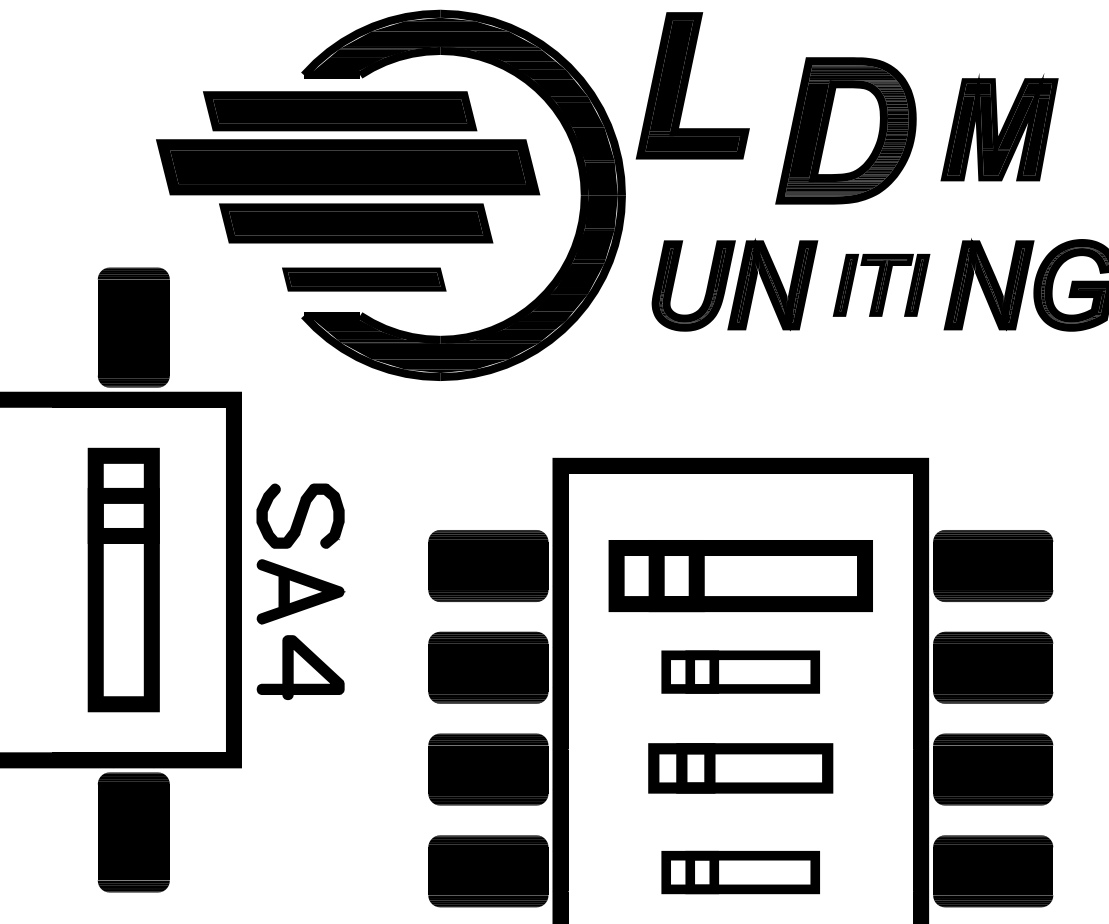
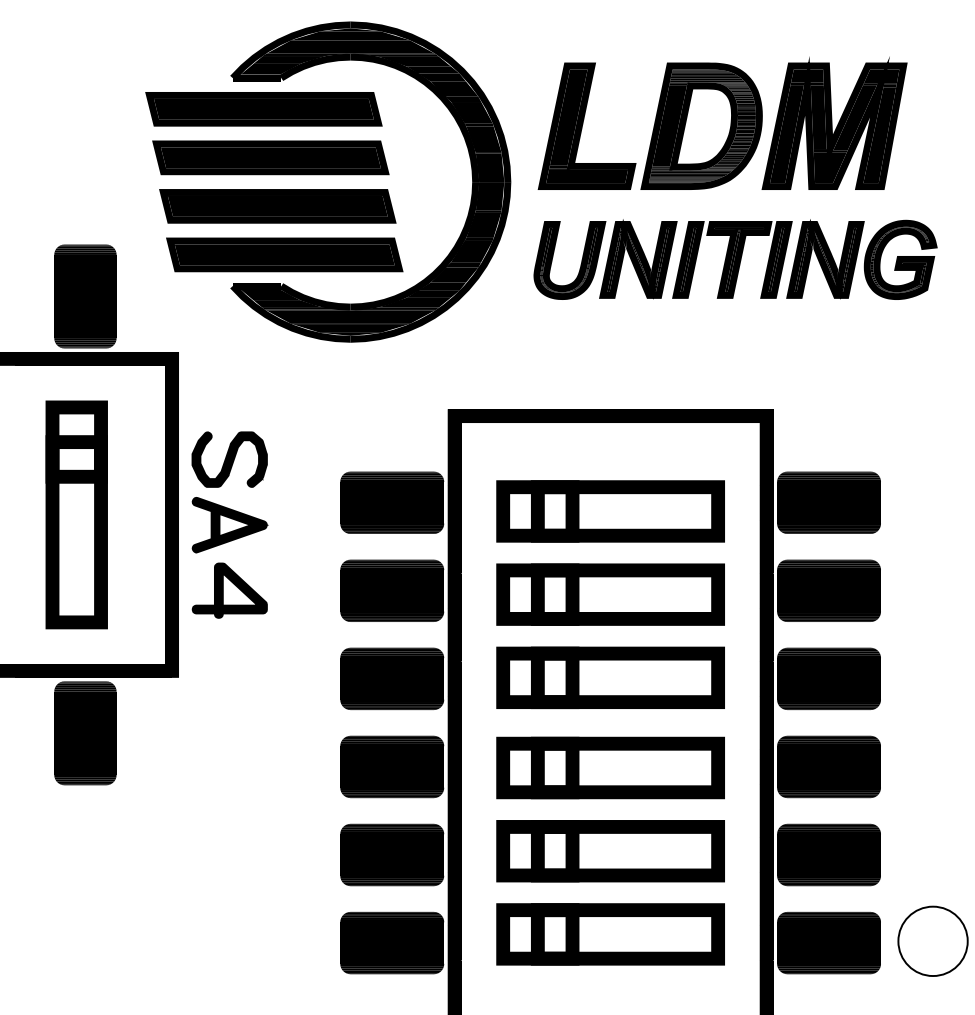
part: (692, 84) -> (586, 125), moved
part: (999, 126) -> (834, 122), size x1.43
part: (347, 166) -> (270, 157), size x0.71
part: (363, 279) -> (284, 254), size x1.67
part: (881, 284) -> (732, 259), size x1.43
part: (740, 672) -> (610, 594), size x1.67
part: (740, 767) -> (610, 677), size x1.43
part: (740, 871) -> (610, 767), size x1.67

